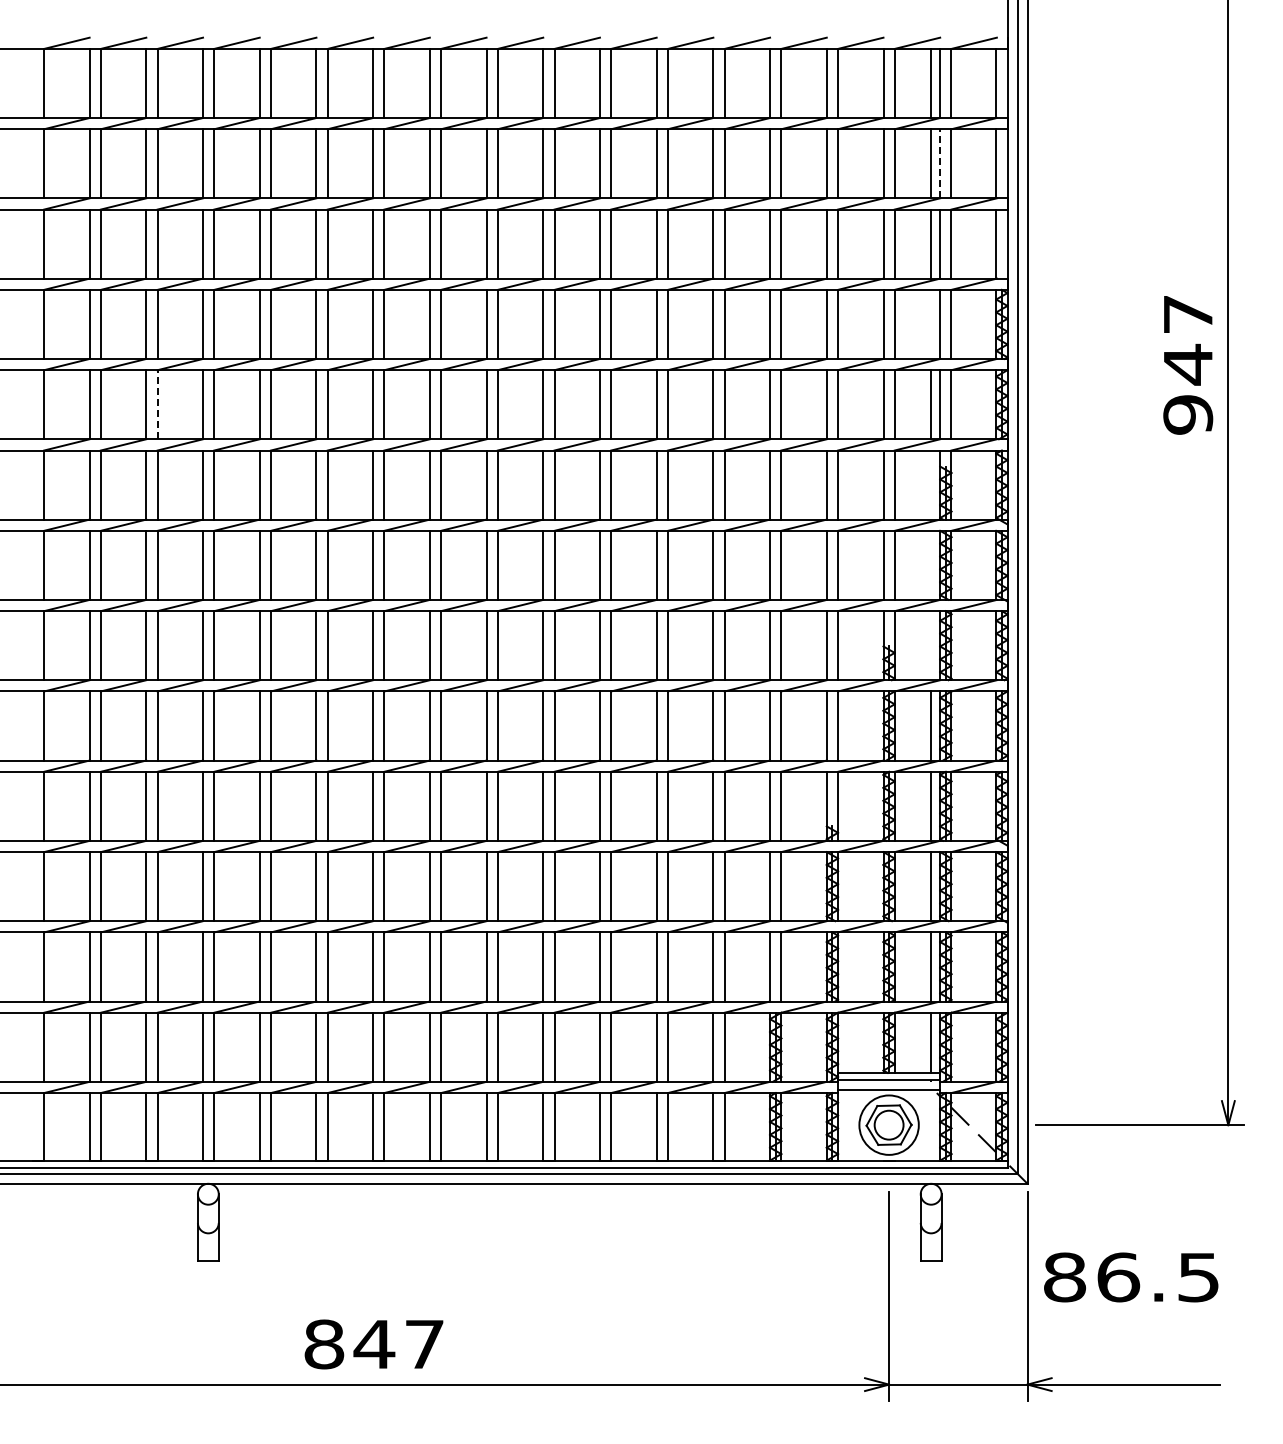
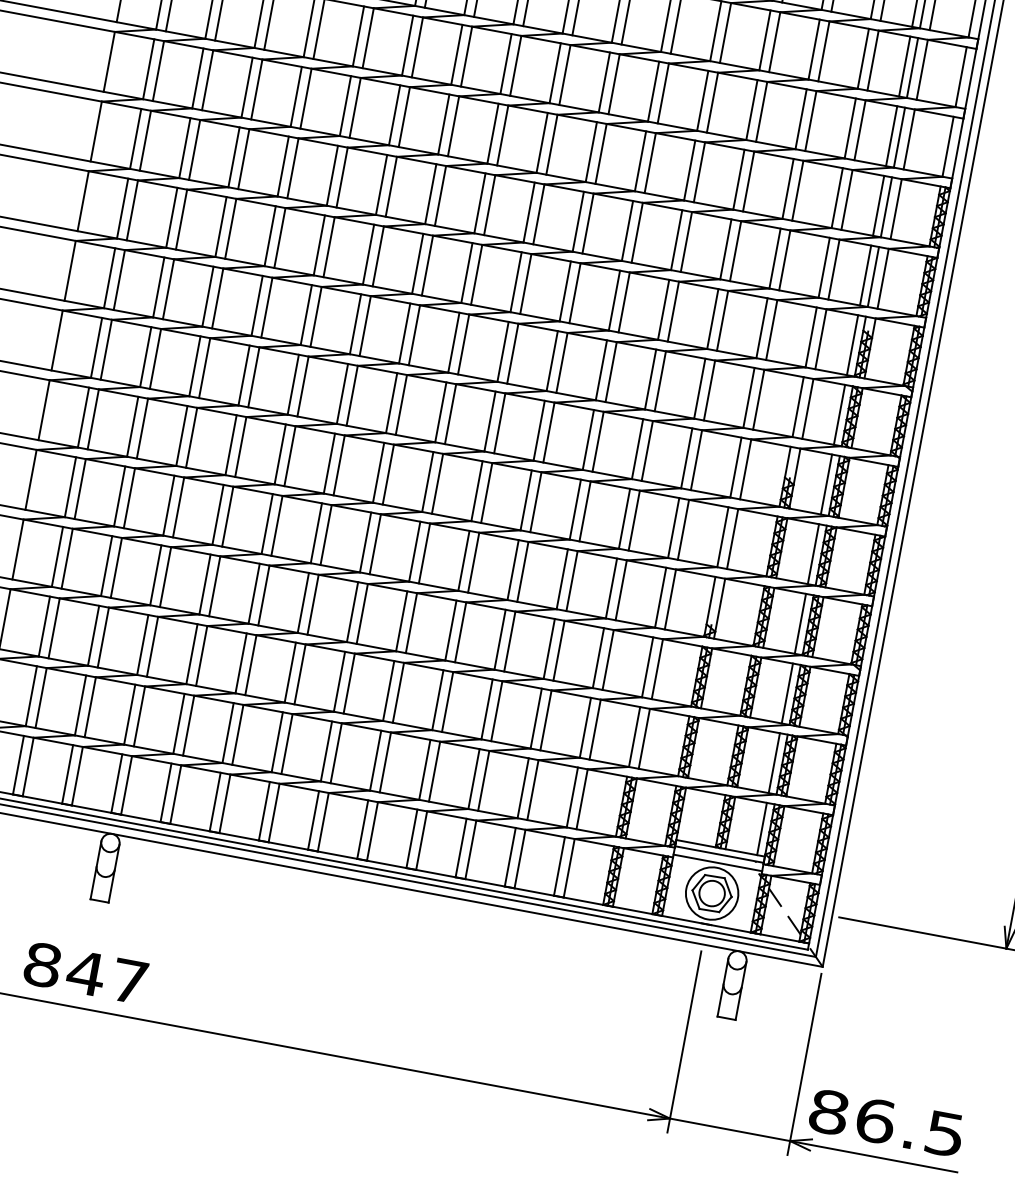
line: (940, 163) -> (912, 67), dashed -> solid
line: (931, 323) -> (879, 205), added
line: (157, 404) -> (194, 149), dashed -> solid
line: (931, 484) -> (852, 344), added
line: (931, 564) -> (839, 414), added
line: (931, 645) -> (826, 484), added
text: (1131, 1277) -> (886, 1123), moved
text: (373, 1344) -> (85, 973), moved

